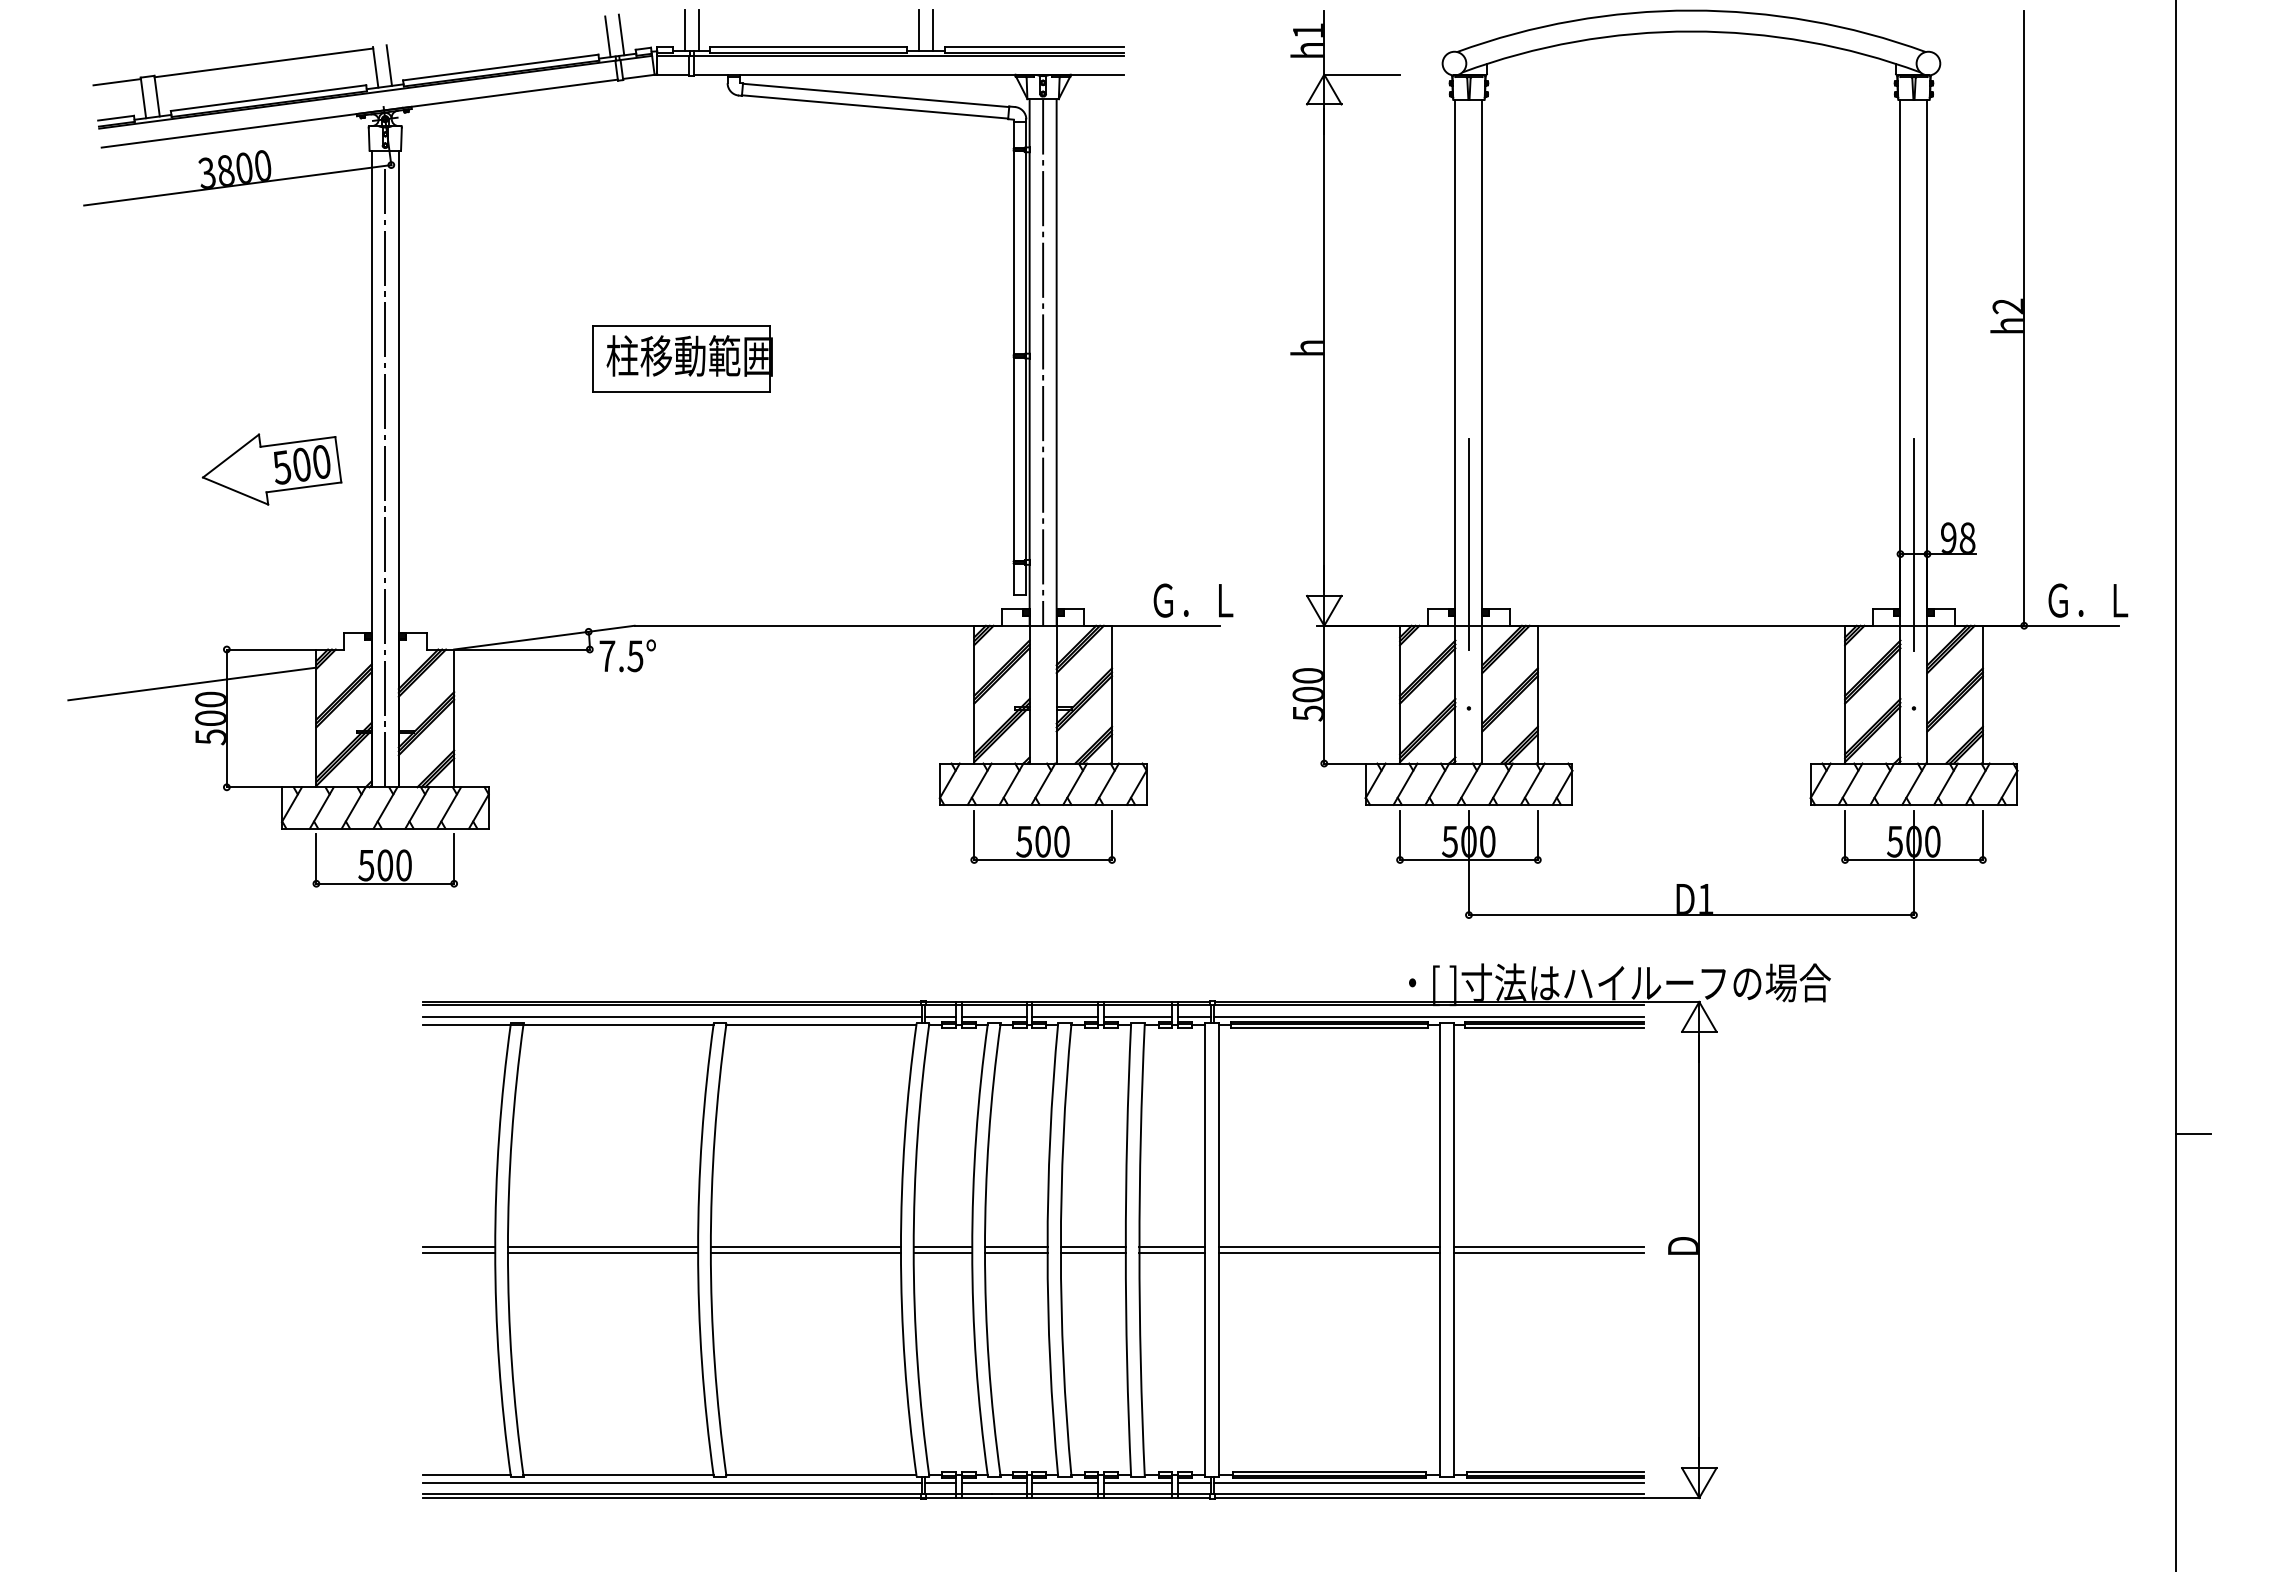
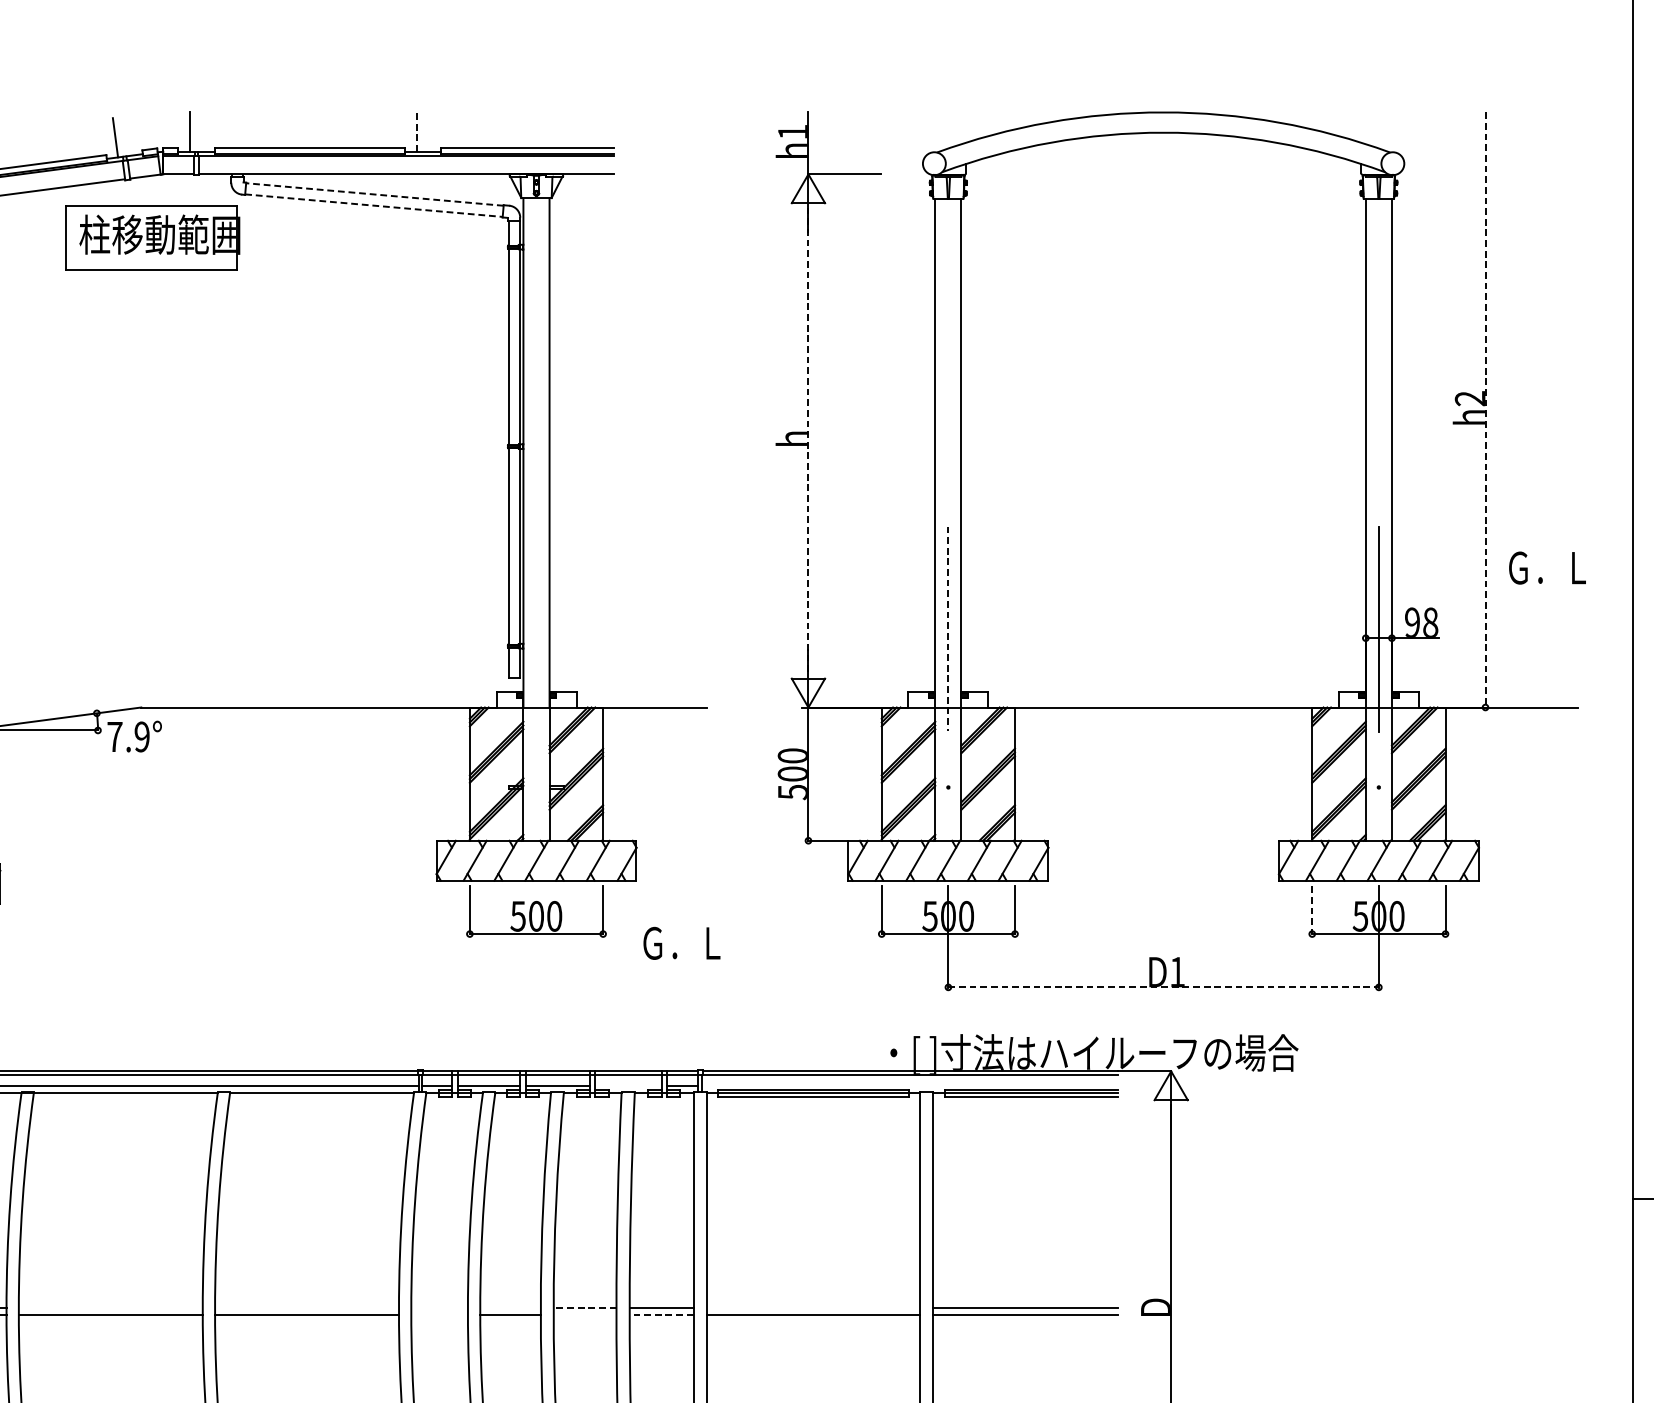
line: (698, 30) -> (203, 131), removed
line: (919, 30) -> (416, 131), solid -> dashed
line: (932, 30) -> (429, 131), removed
line: (621, 34) -> (128, 135), removed
line: (876, 95) -> (375, 194), solid -> dashed
line: (875, 106) -> (374, 205), solid -> dashed
line: (2024, 318) -> (1485, 410), solid -> dashed
line: (1324, 350) -> (808, 441), solid -> dashed
part: (682, 358) -> (152, 237), moved
line: (1043, 362) -> (536, 452), removed
line: (1468, 544) -> (947, 628), solid -> dashed
text: (1193, 600) -> (681, 943), moved
text: (2088, 600) -> (1547, 567), moved
text: (635, 656) -> (142, 737), 7.5° -> 7.9°
line: (1845, 835) -> (1312, 910), solid -> dashed
line: (1691, 915) -> (1163, 987), solid -> dashed
line: (1138, 1017) -> (628, 1086), removed
line: (1429, 1017) -> (910, 1086), removed
line: (602, 1246) -> (110, 1307), removed
line: (805, 1246) -> (306, 1307), removed
line: (942, 1246) -> (439, 1307), removed
line: (1015, 1246) -> (509, 1307), removed
line: (1092, 1246) -> (584, 1307), solid -> dashed
line: (1329, 1246) -> (813, 1307), removed
line: (942, 1253) -> (439, 1314), removed
line: (1092, 1253) -> (584, 1314), removed
line: (1171, 1253) -> (660, 1314), solid -> dashed

